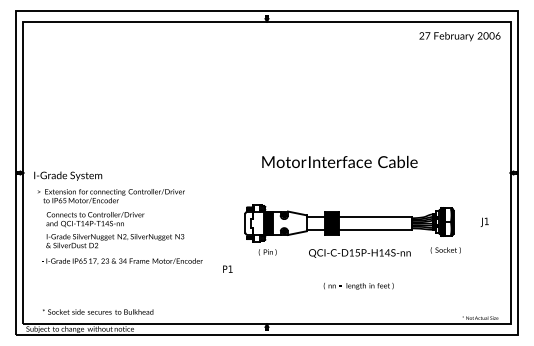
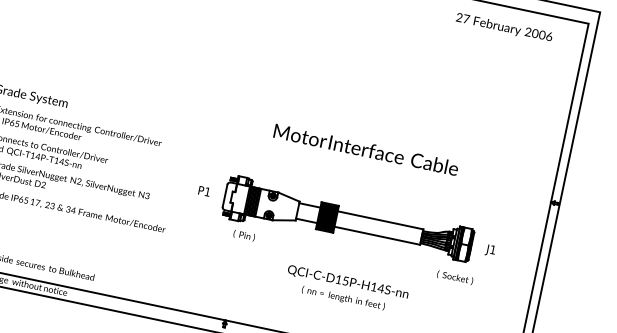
text: (459, 36) -> (503, 27), moved
text: (339, 161) -> (365, 149), moved
text: (484, 221) -> (490, 249), moved
text: (359, 253) -> (347, 282), moved
text: (227, 268) -> (204, 190), moved

